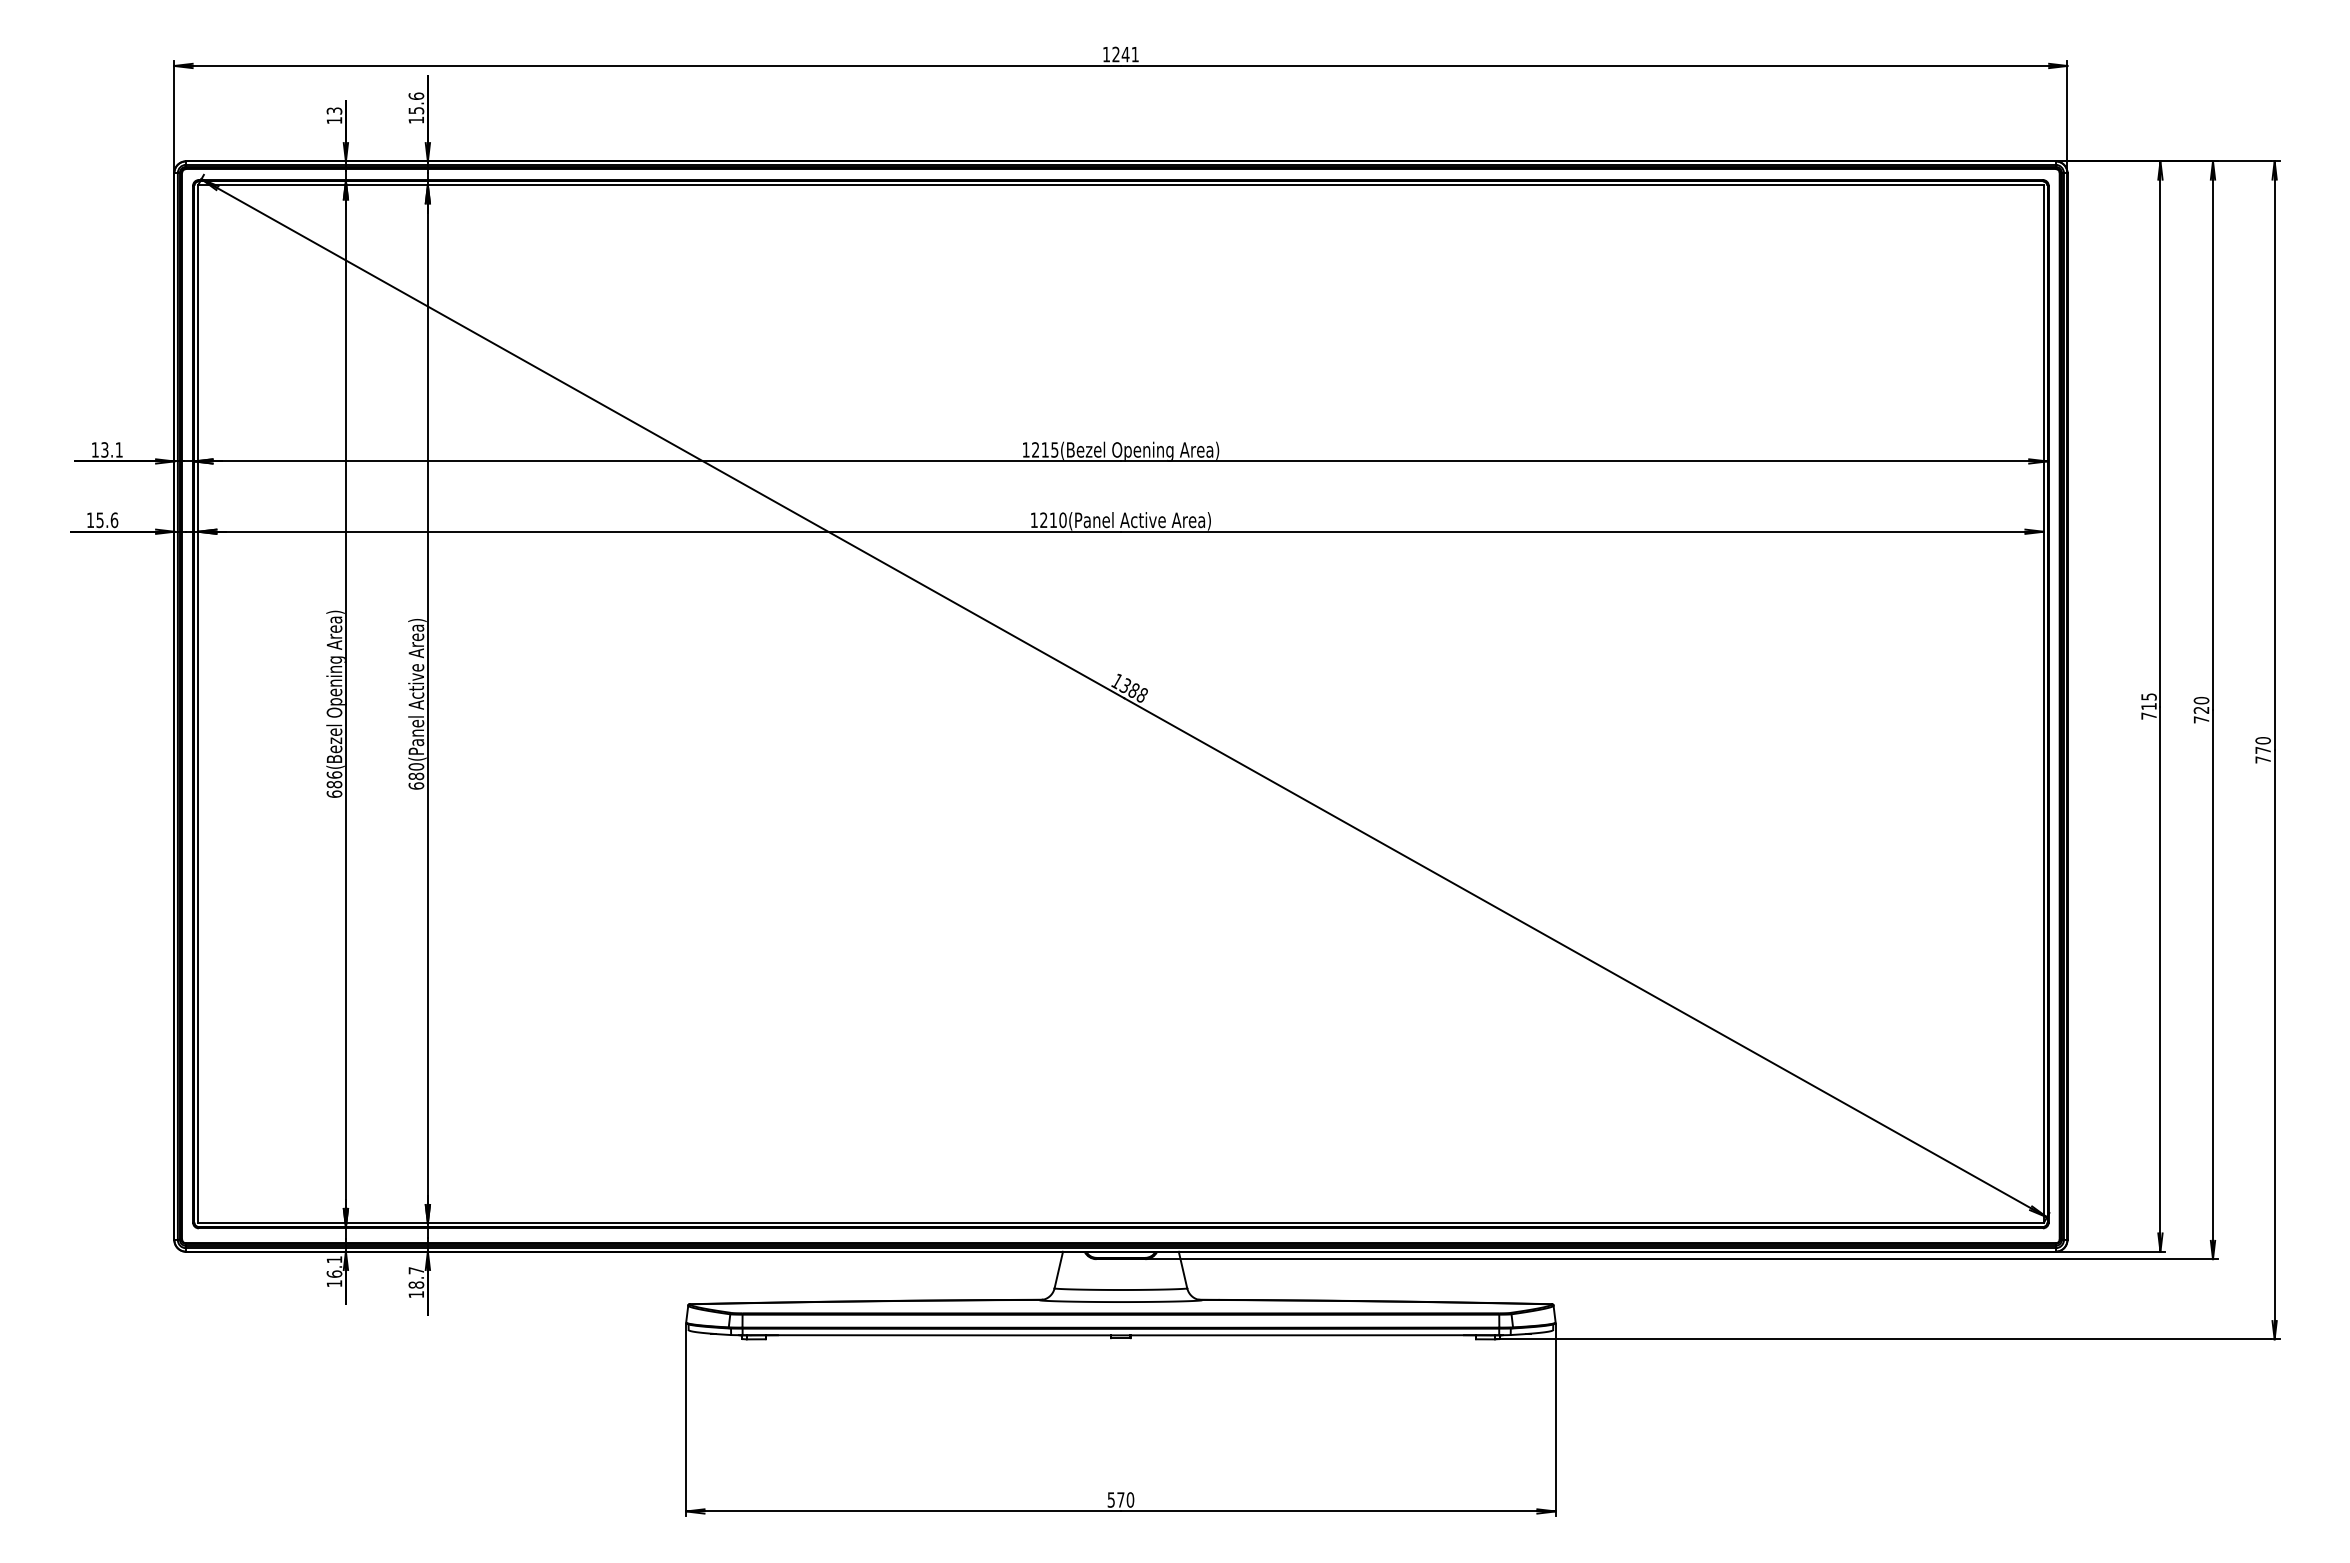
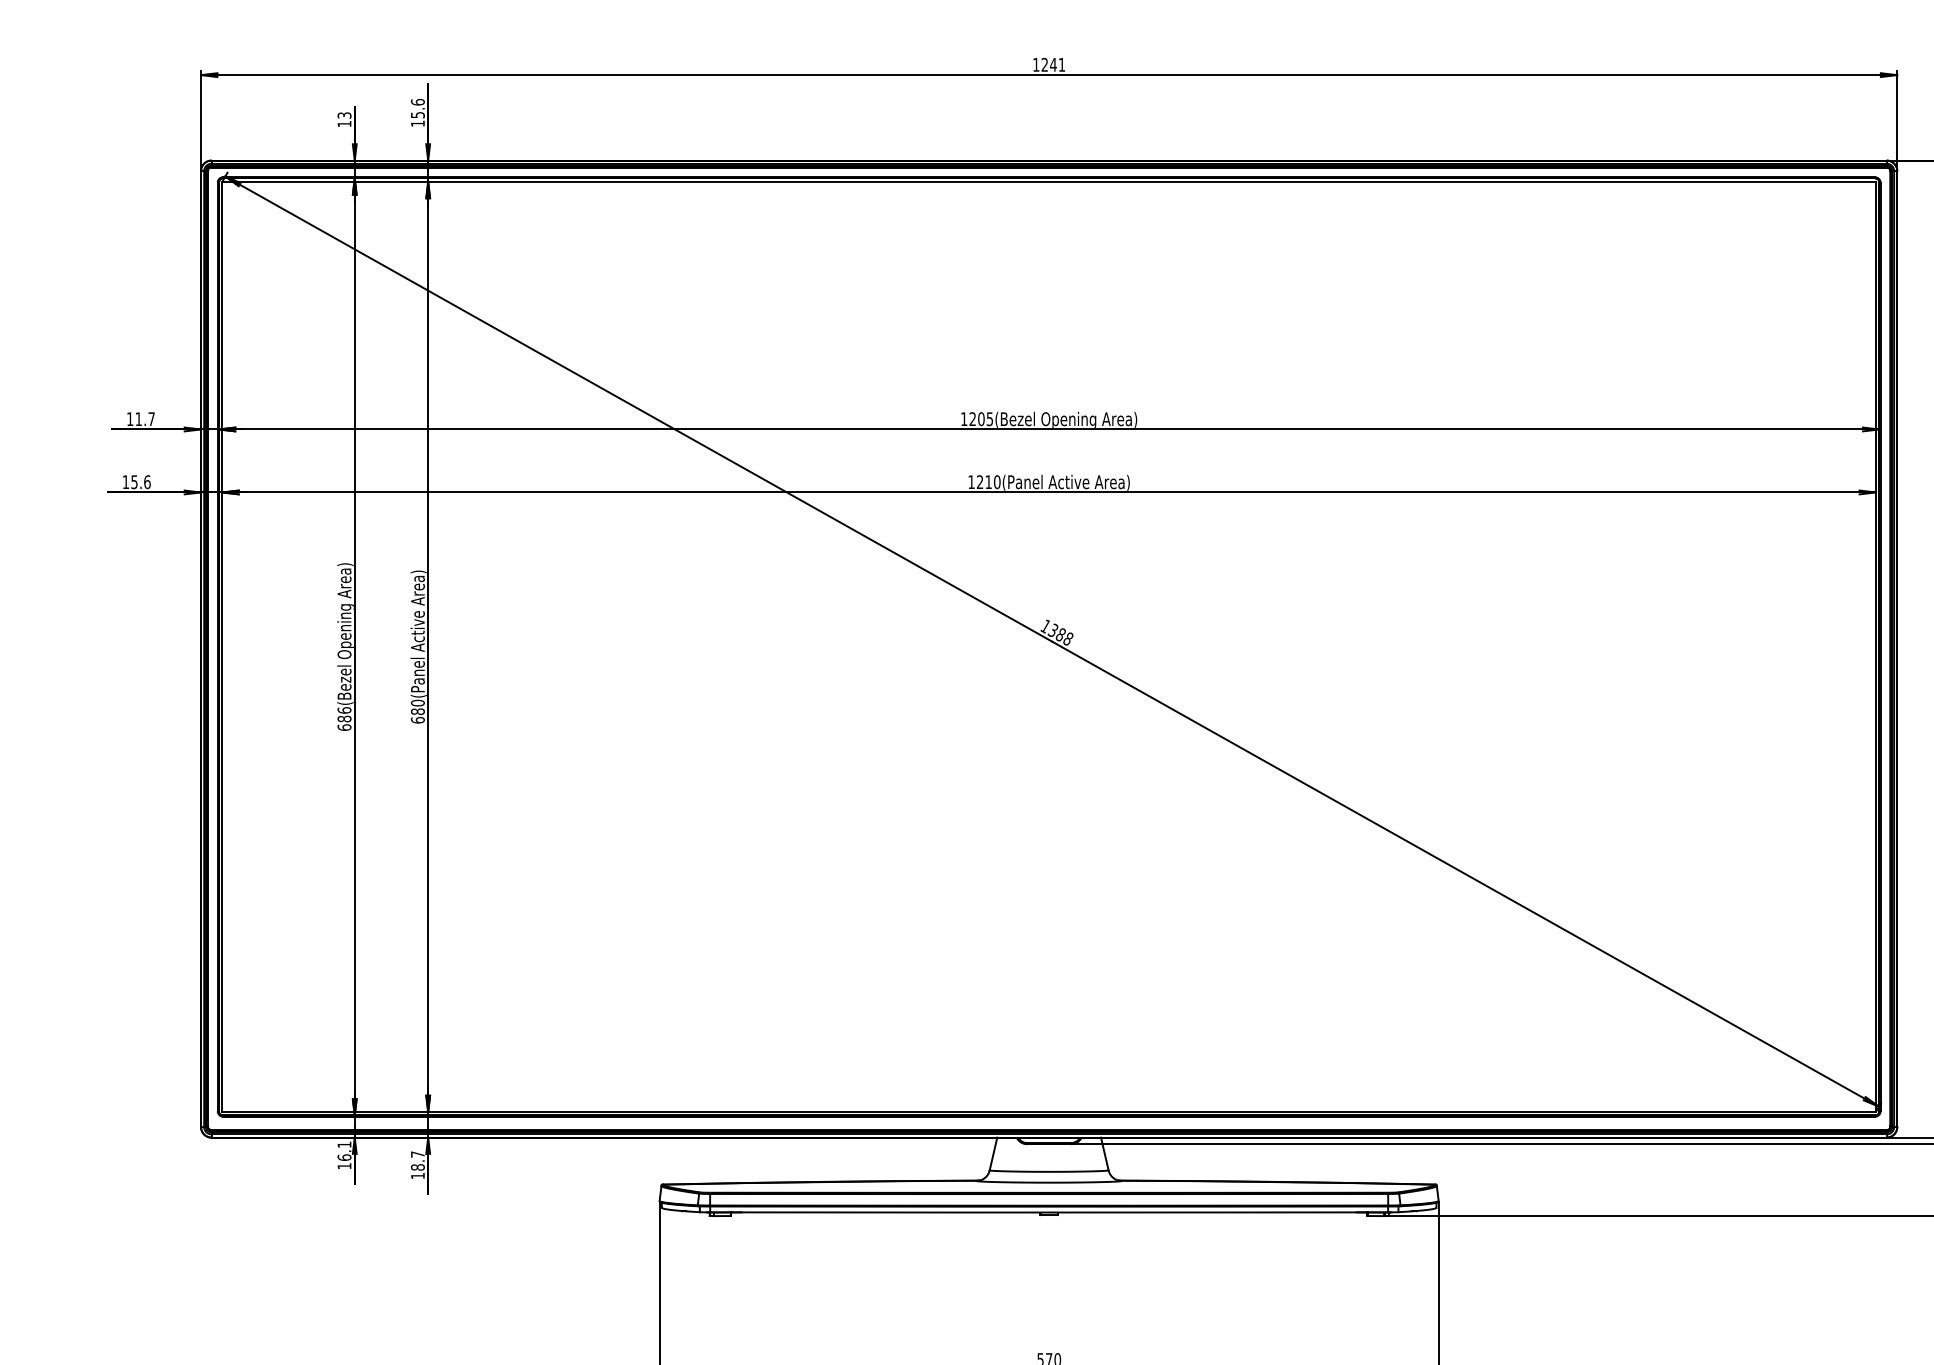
text: (111, 449) -> (144, 418), 13.1 -> 11.7
text: (1045, 449) -> (981, 418), 1215(Bezel -> 1205(Bezel

